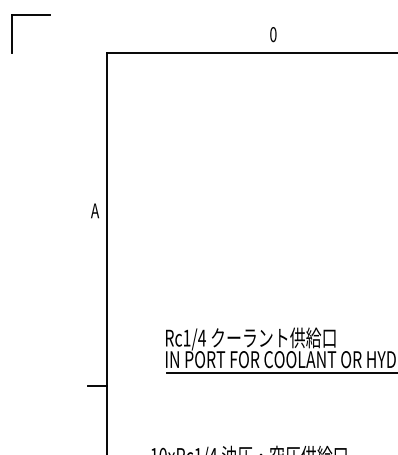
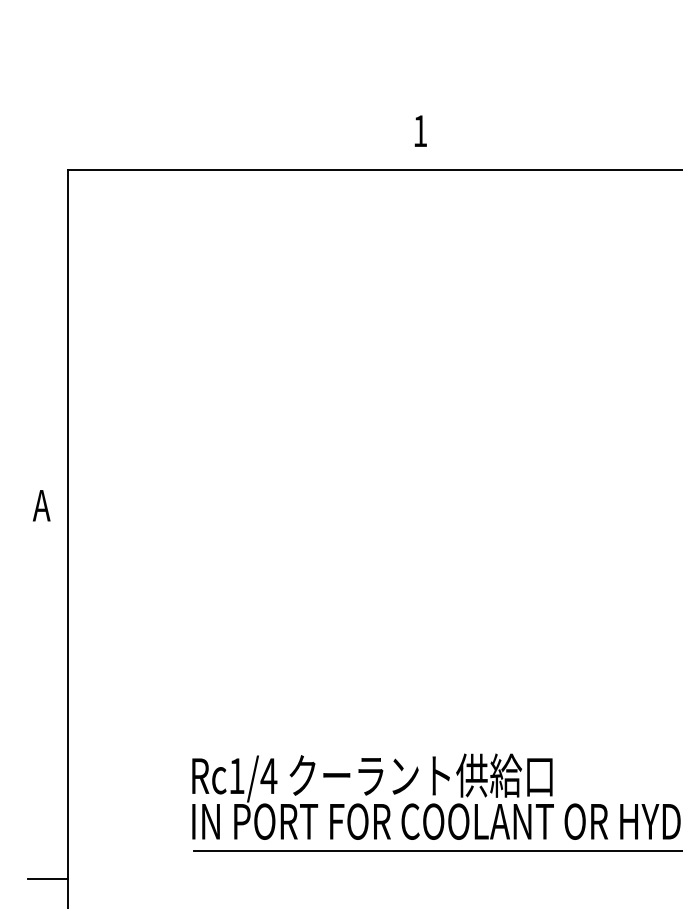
text: (273, 34) -> (420, 130), 0 -> 1

